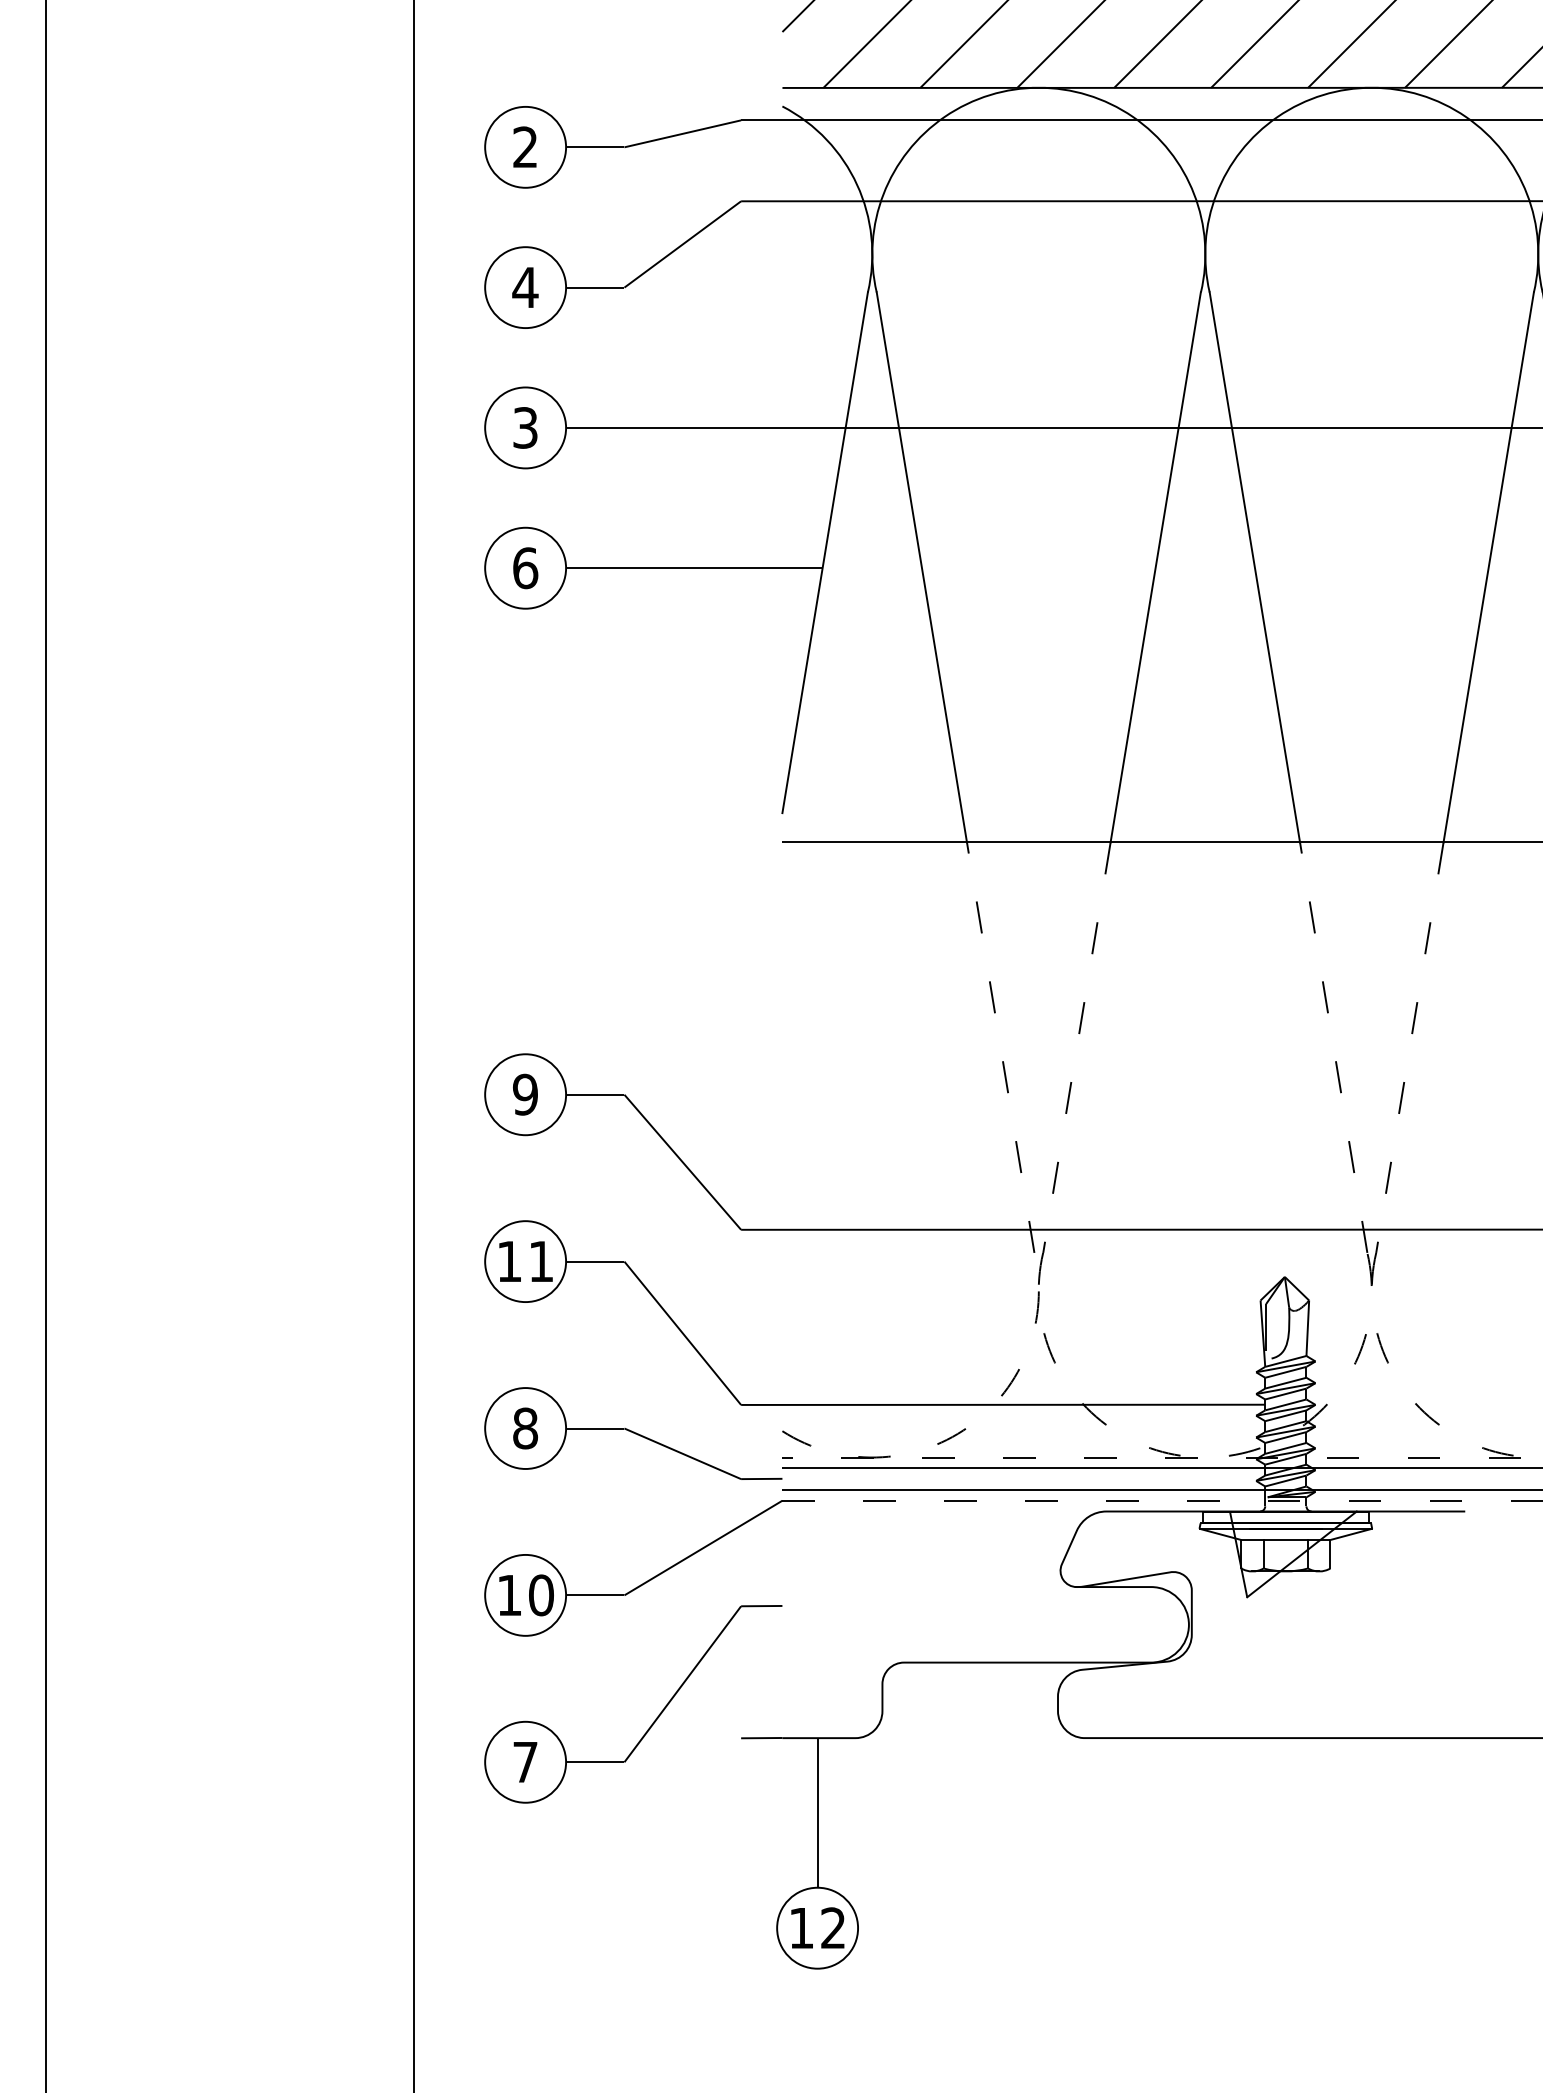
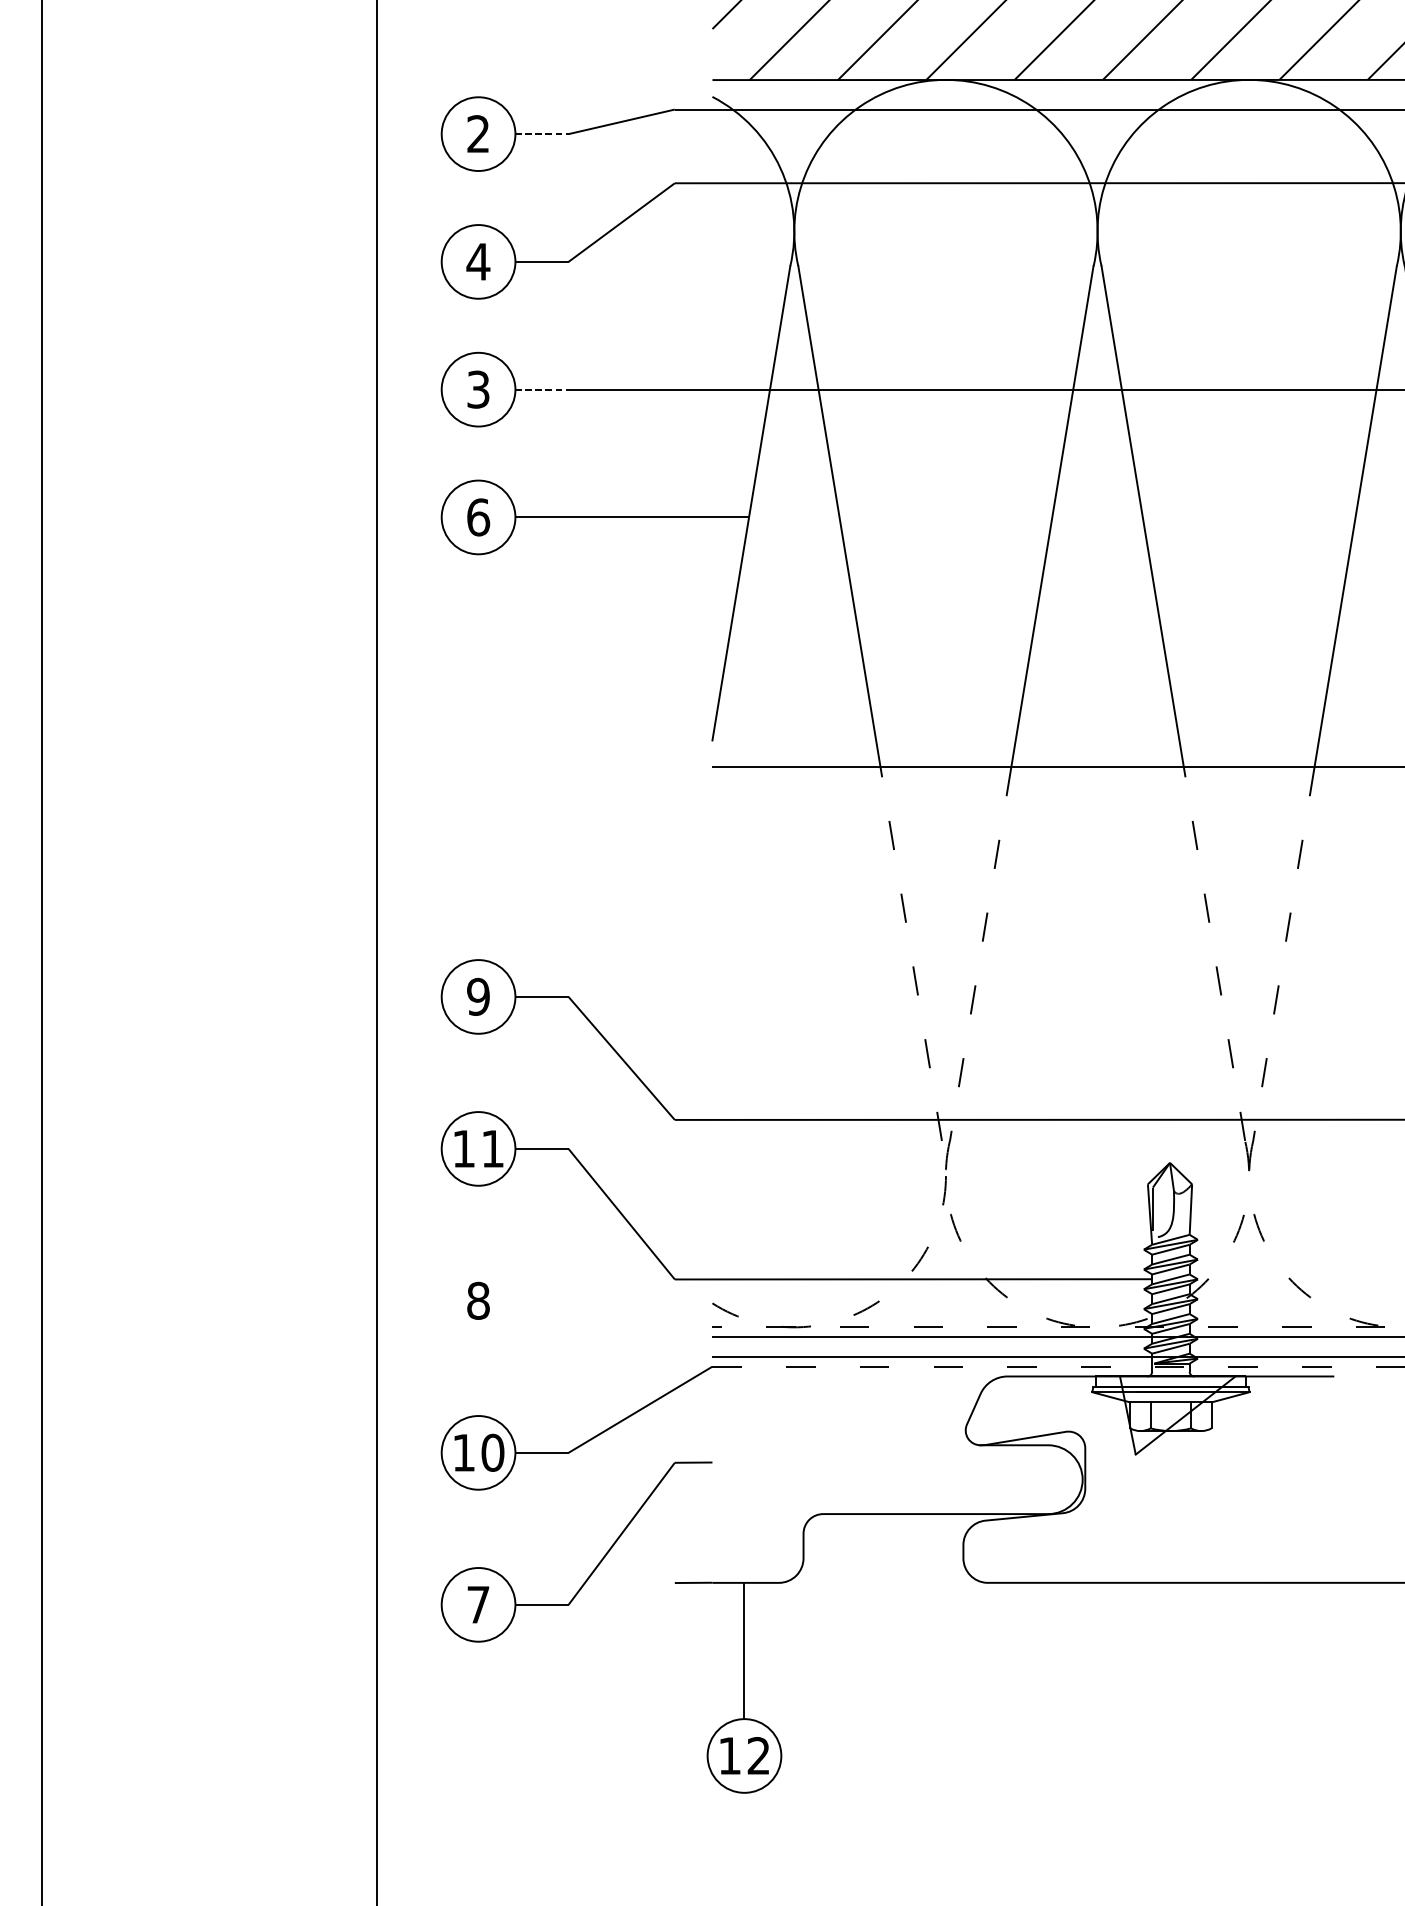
line: (595, 147) -> (542, 134), solid -> dashed
line: (595, 427) -> (542, 389), solid -> dashed
part: (633, 1433) -> (576, 1305), removed

